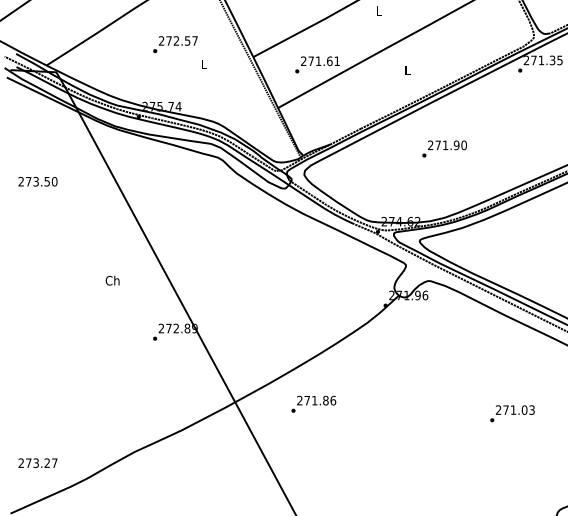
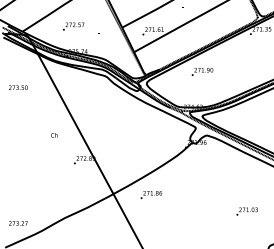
text: (175, 44) -> (73, 26), moved
text: (444, 148) -> (202, 71), moved
text: (511, 413) -> (246, 211), moved

